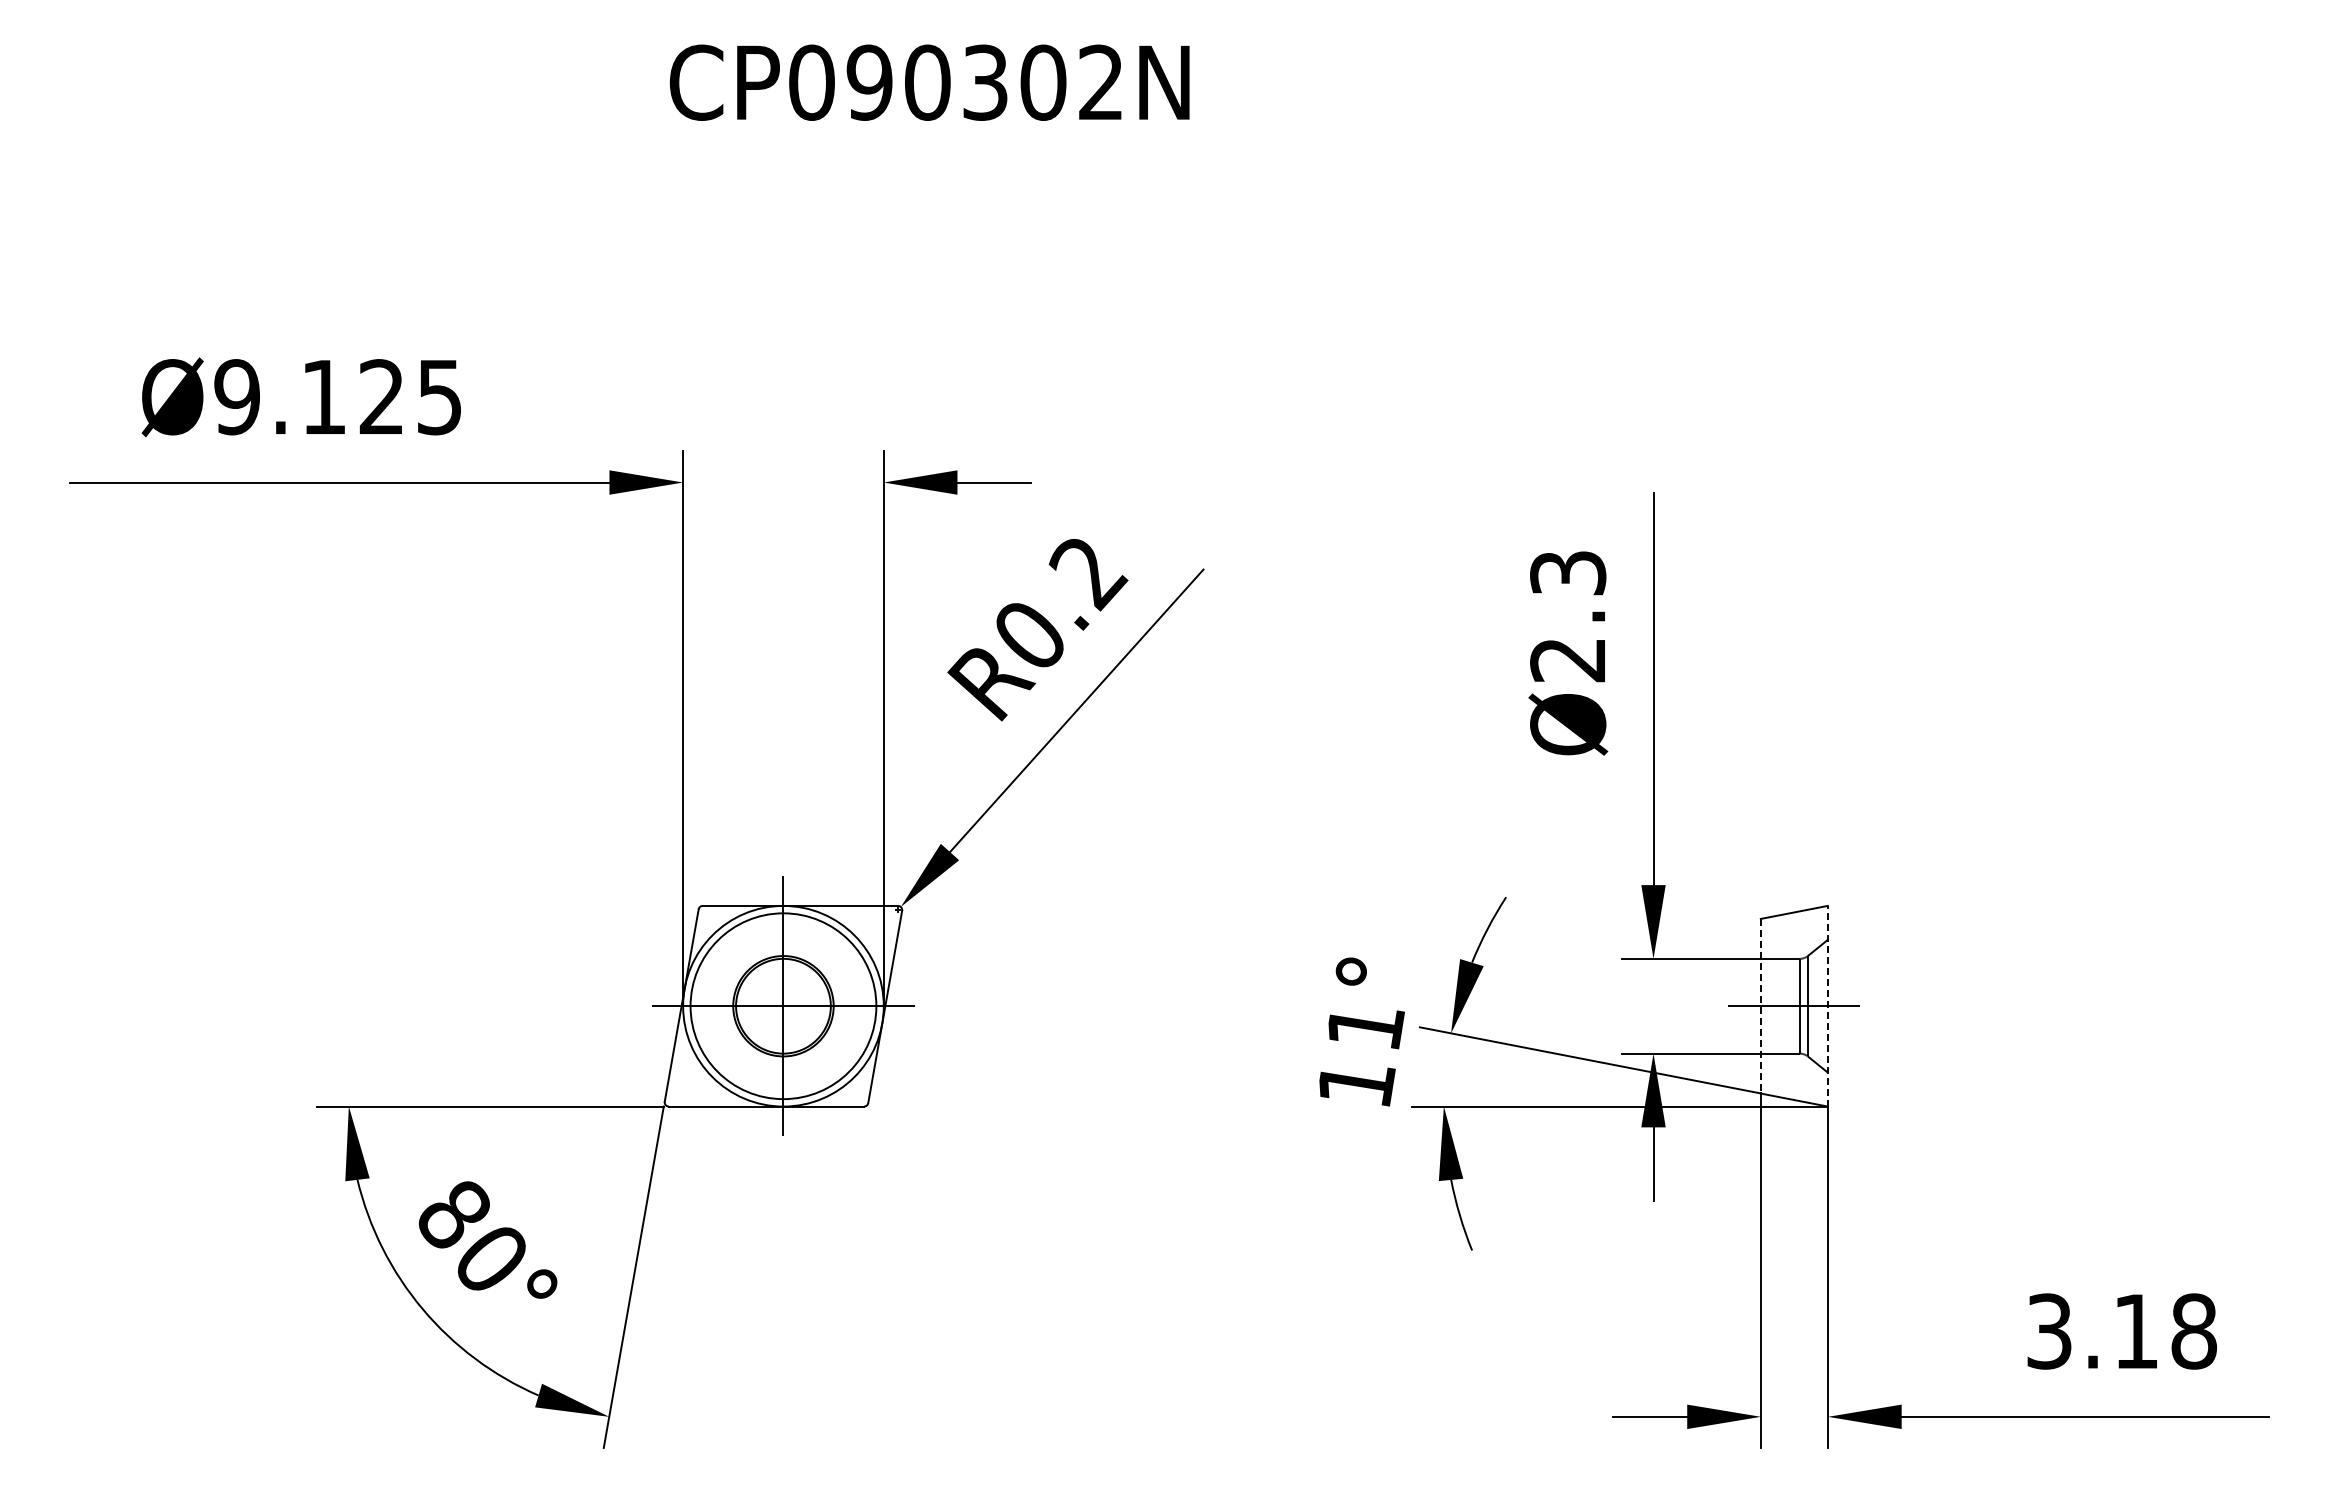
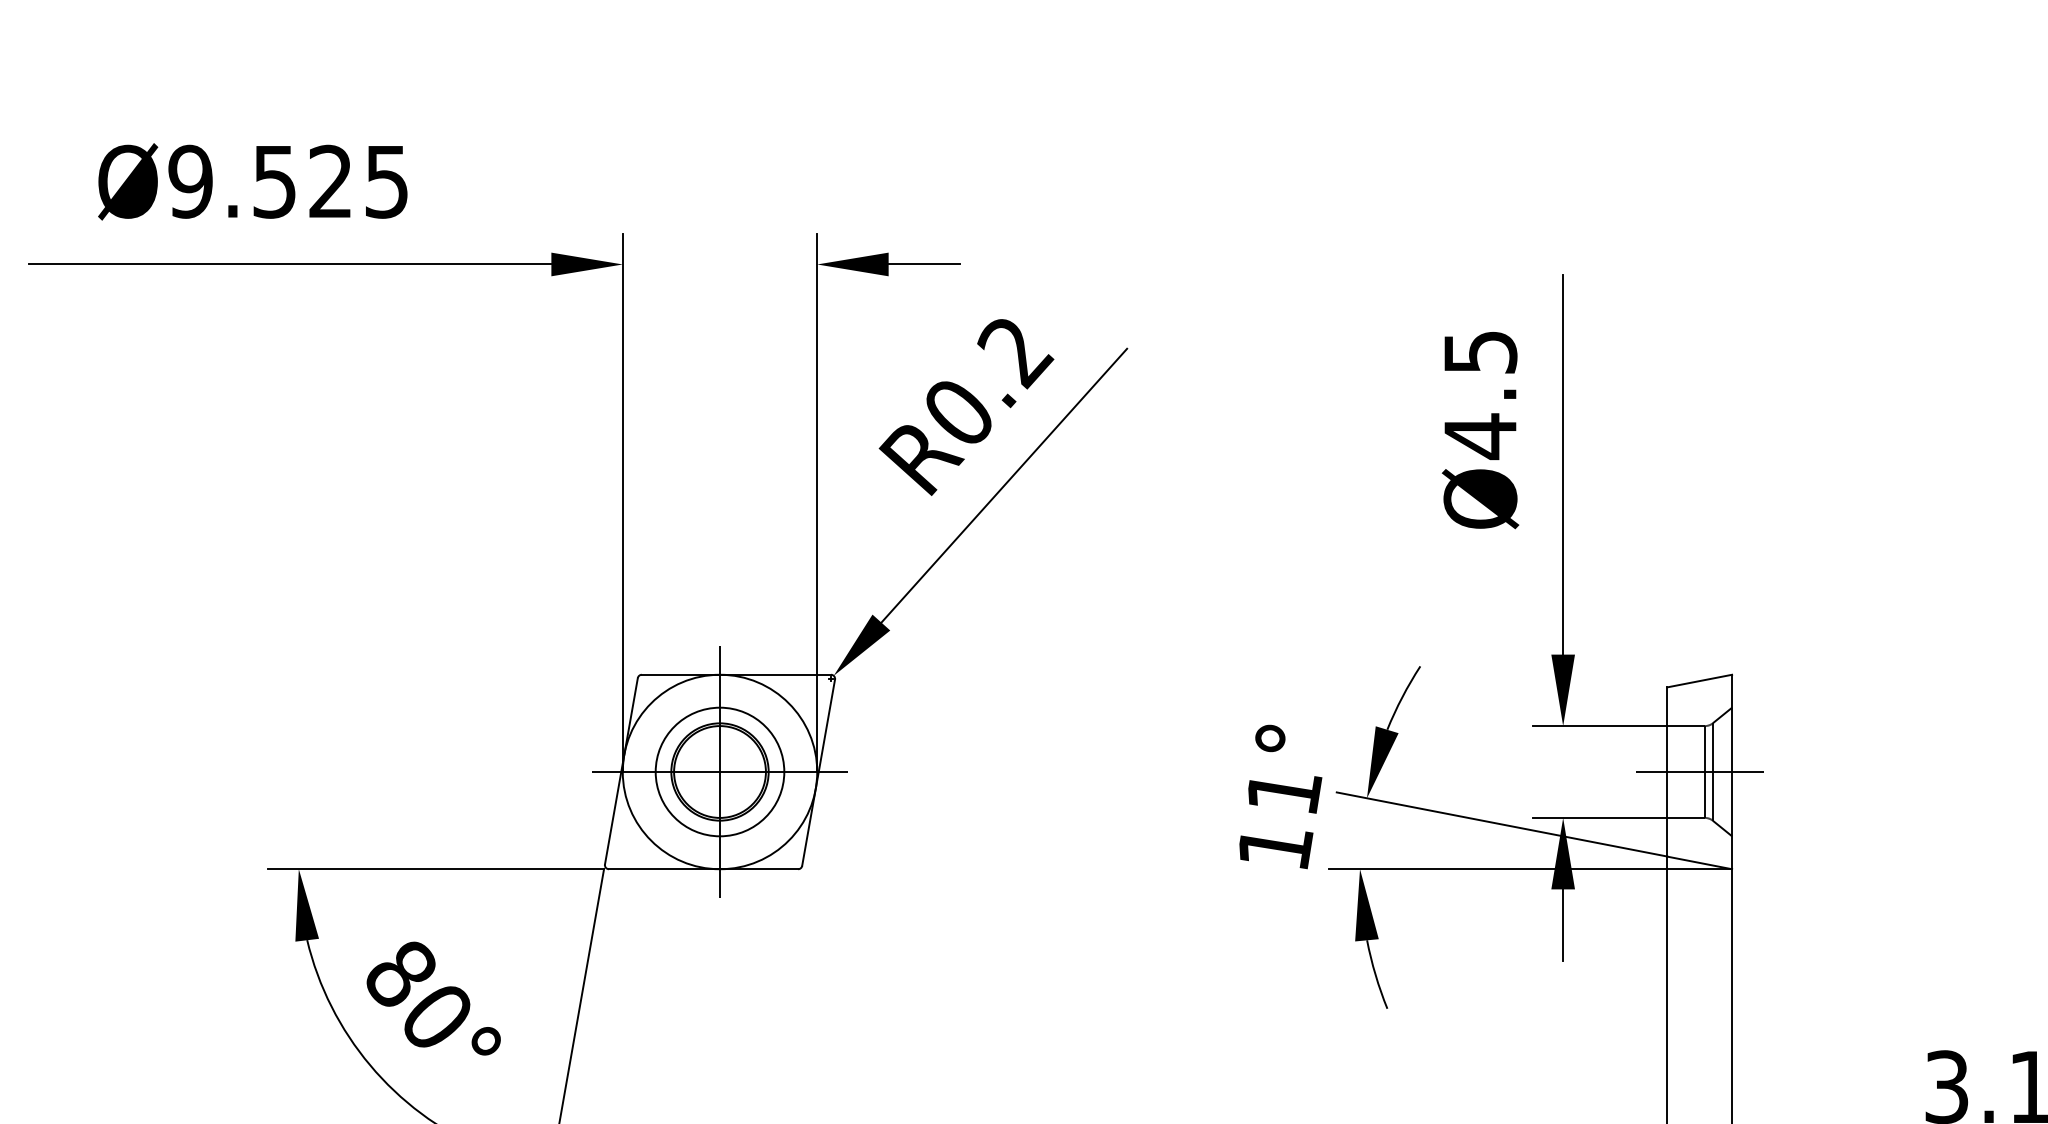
text: (323, 397) -> (274, 182), Ø9.125 -> Ø9.525
text: (1567, 617) -> (1479, 395), Ø2.3 -> Ø4.5
circle: (783, 1005) -> (720, 771), size x0.71
line: (1827, 1005) -> (1731, 771), dashed -> solid
line: (1760, 1006) -> (1666, 772), dashed -> solid

